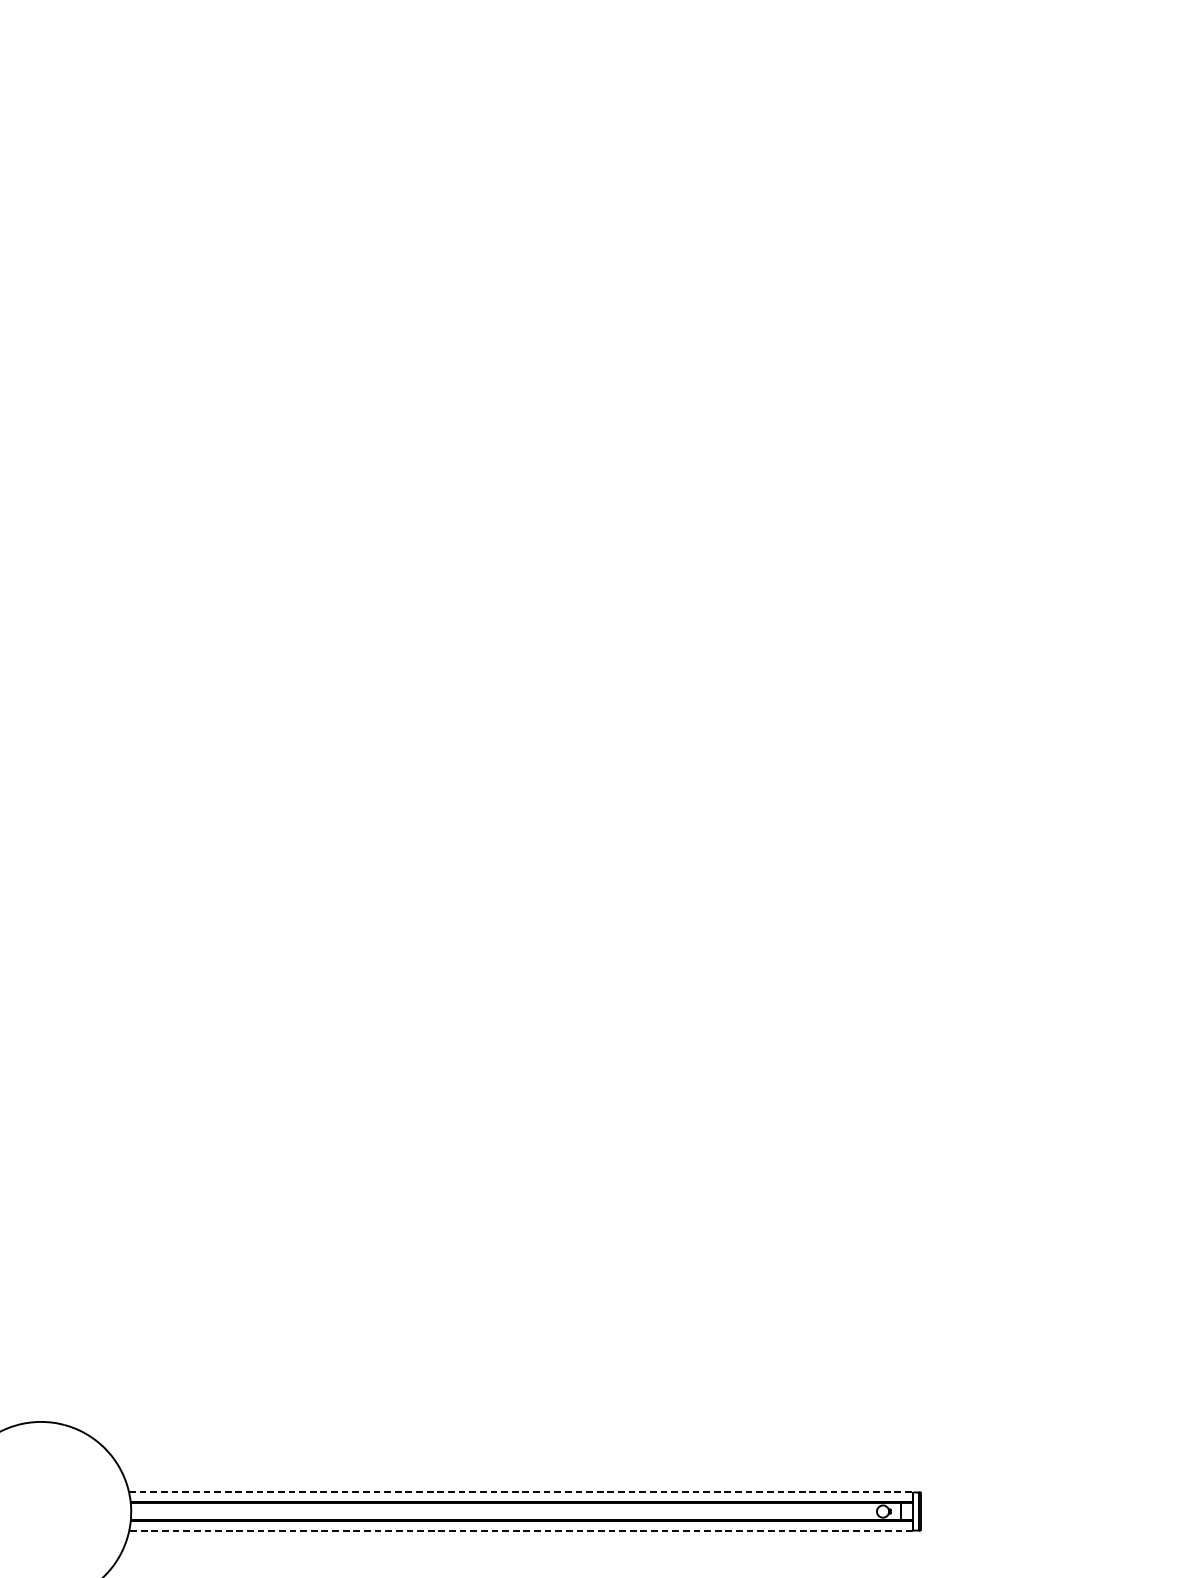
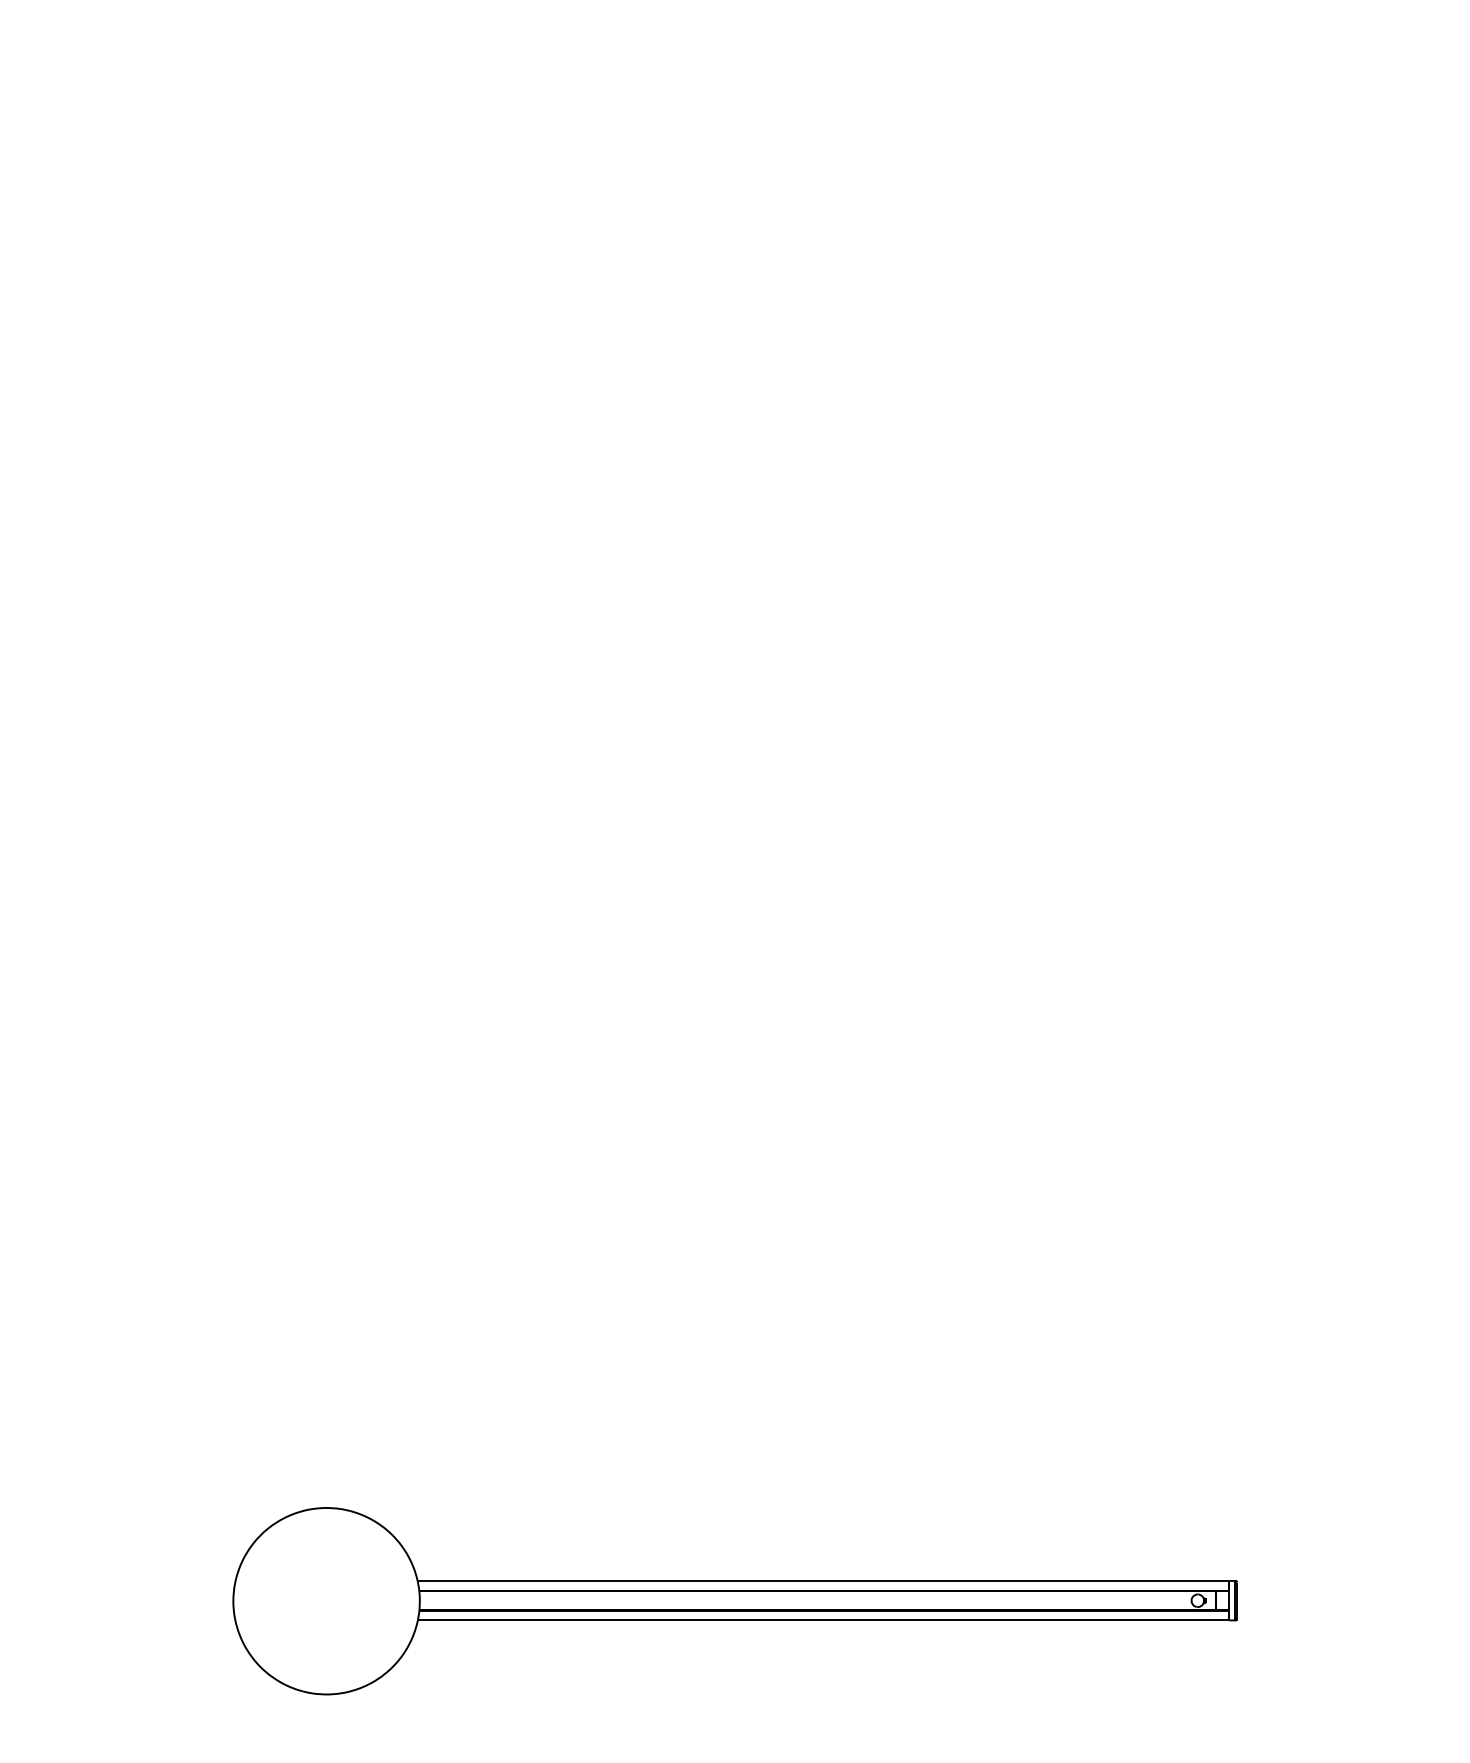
line: (521, 1491) -> (823, 1580), dashed -> solid
line: (520, 1530) -> (822, 1620), dashed -> solid

